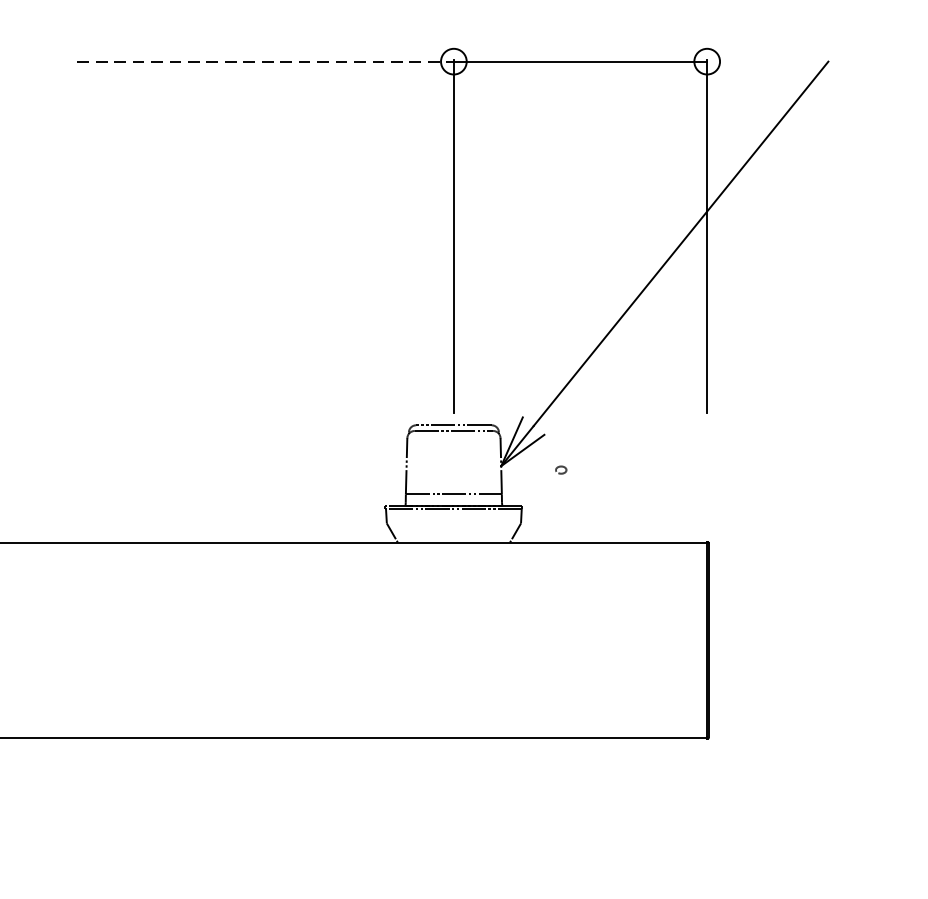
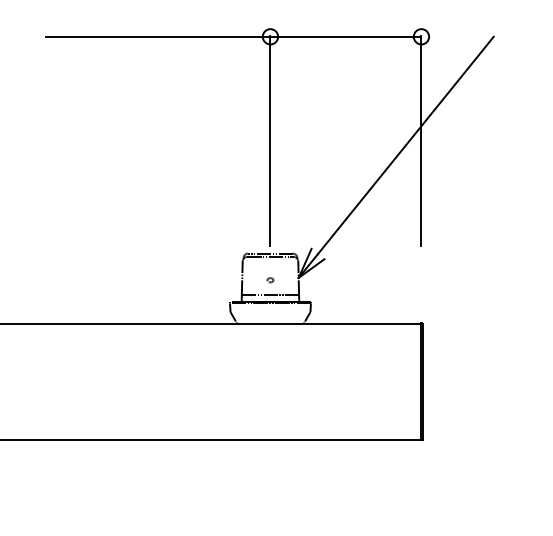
line: (266, 61) -> (158, 36), dashed -> solid
part: (561, 470) -> (270, 280), moved

